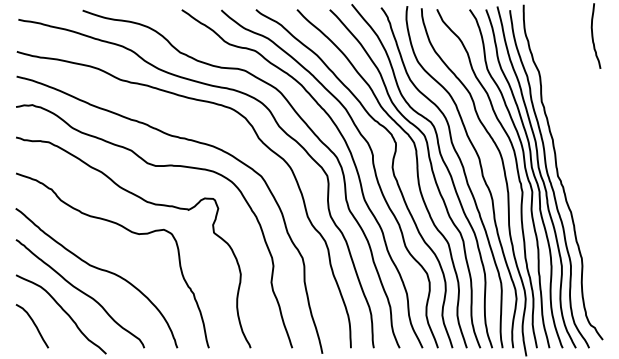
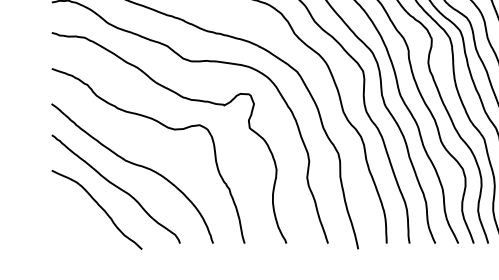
curve: (33, 324) -> (69, 219), removed

